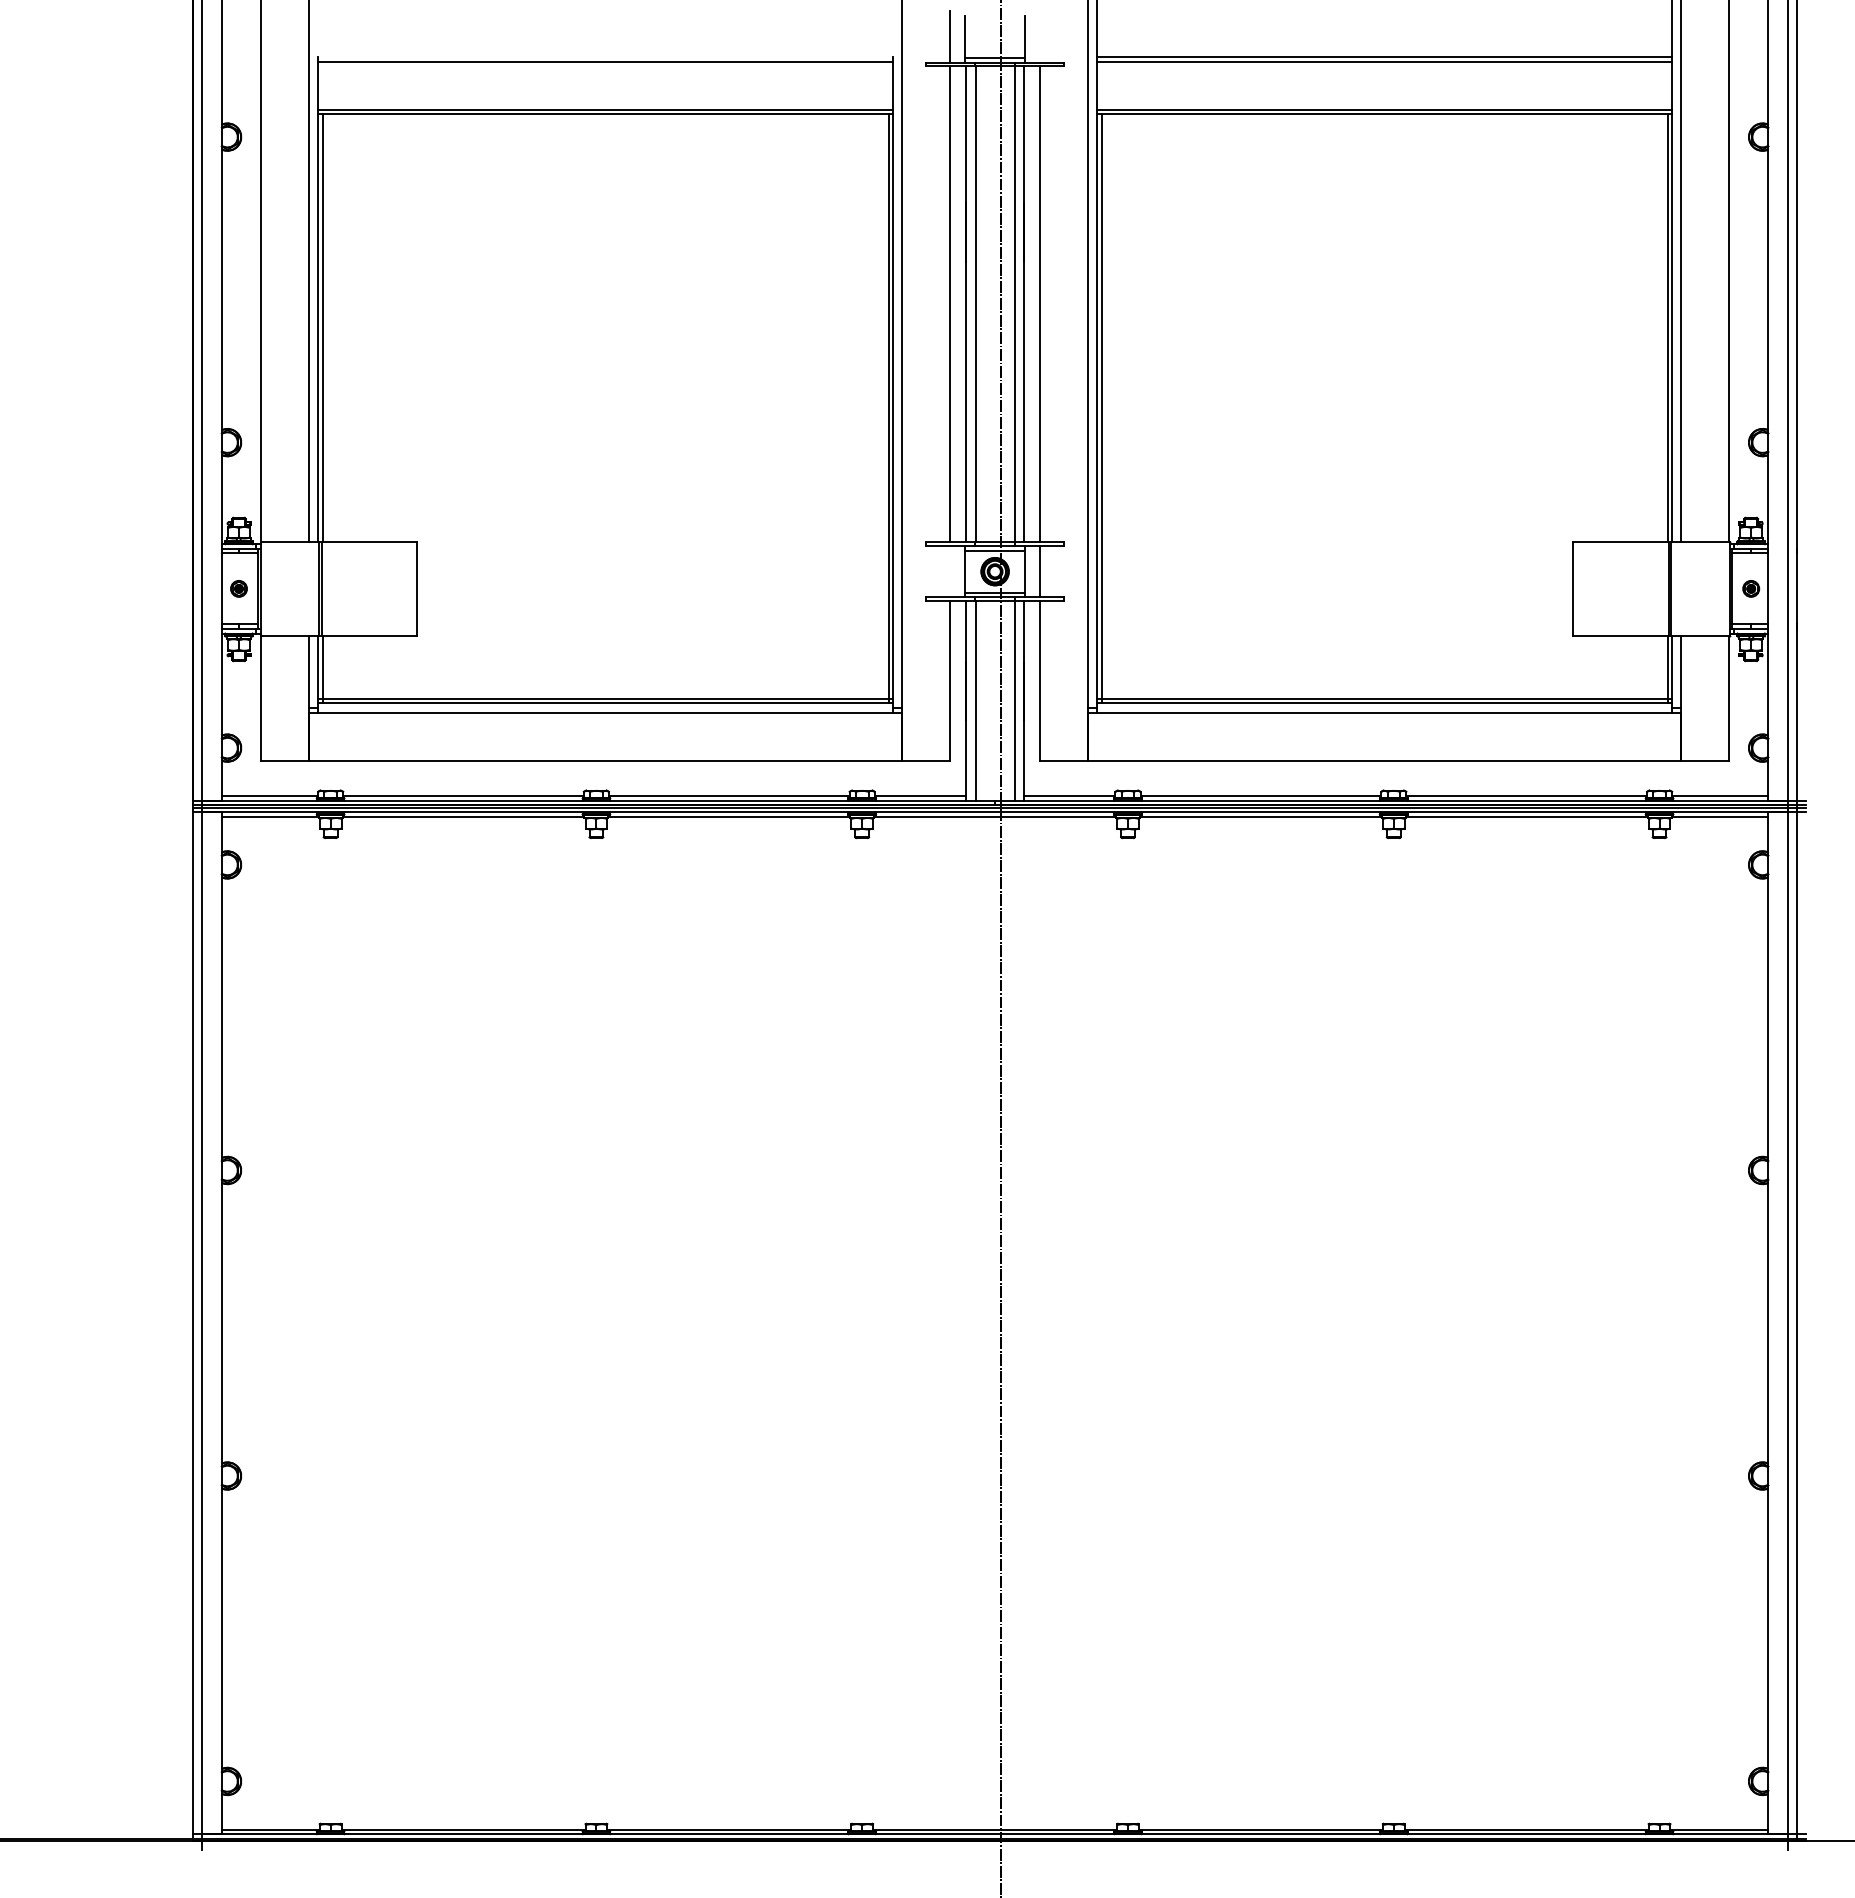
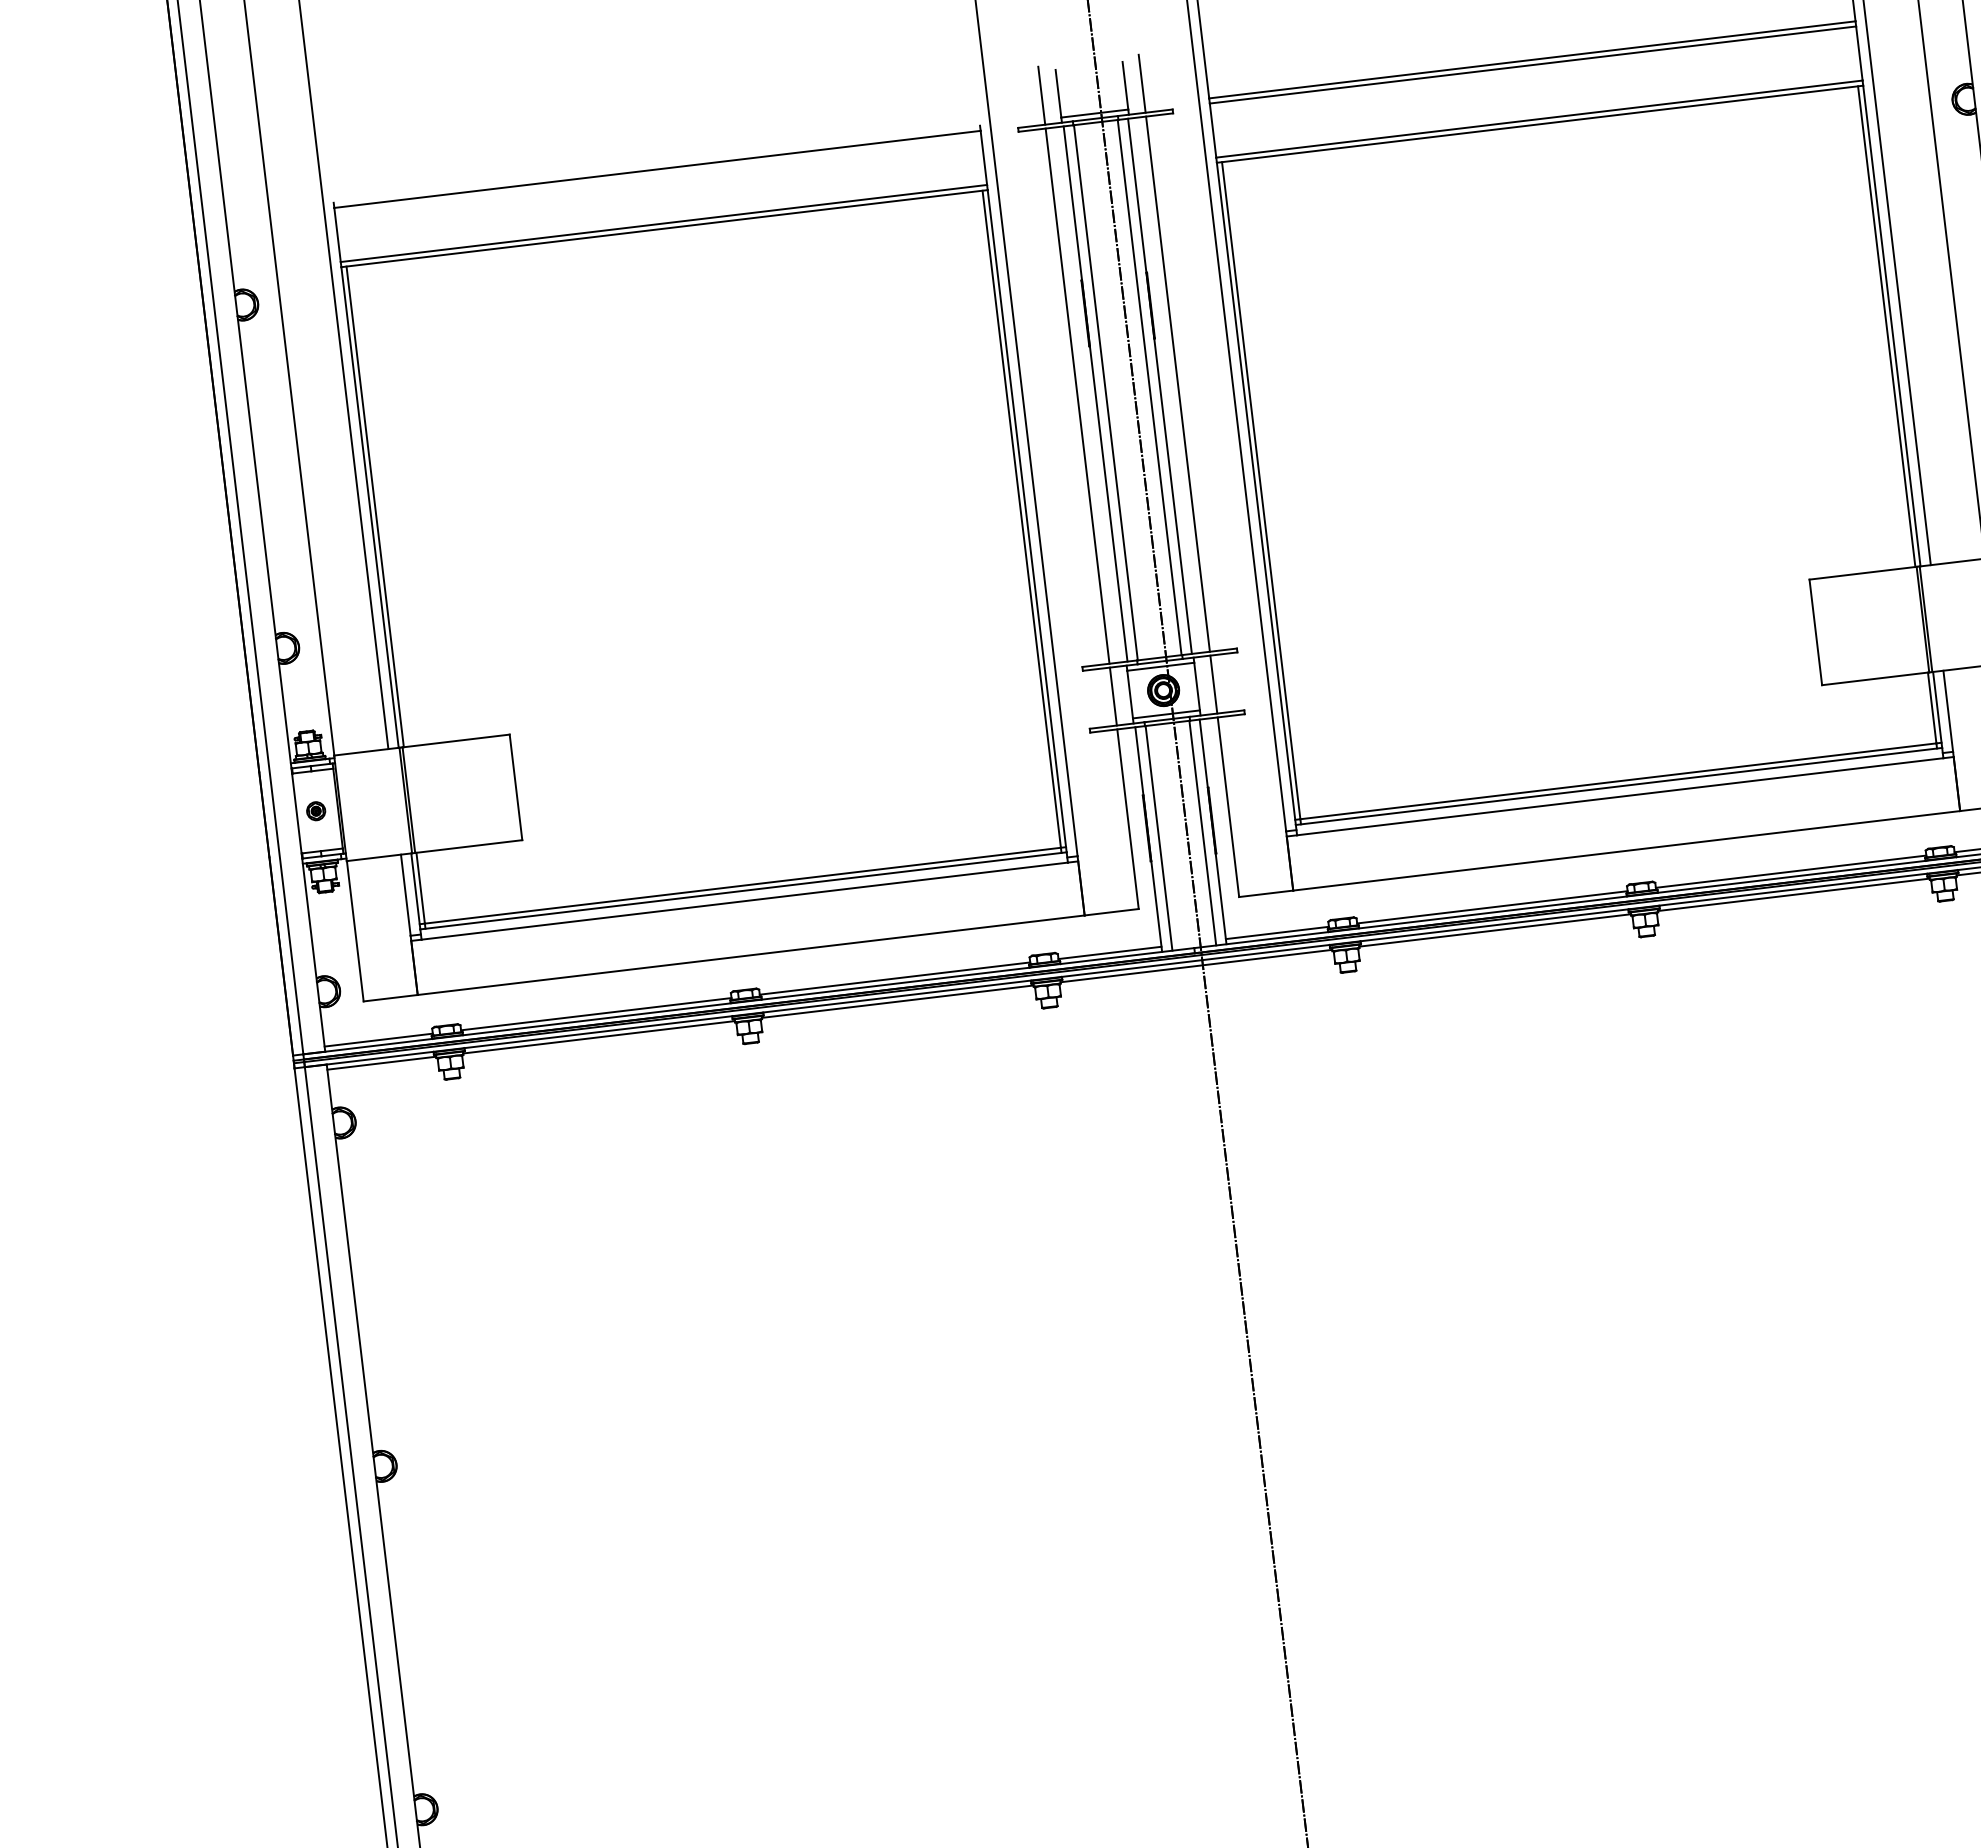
line: (1039, 36) -> (1141, 83), added
line: (950, 571) -> (1113, 696), added

